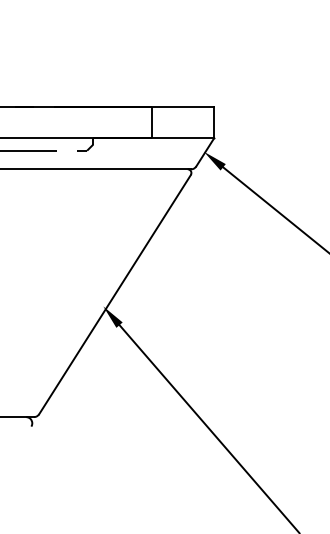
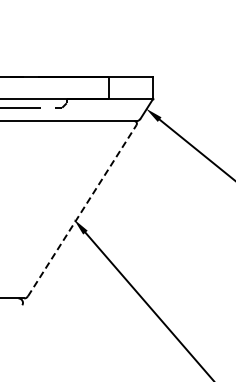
line: (115, 294) -> (82, 210), solid -> dashed

